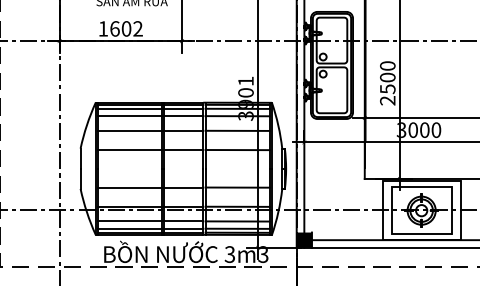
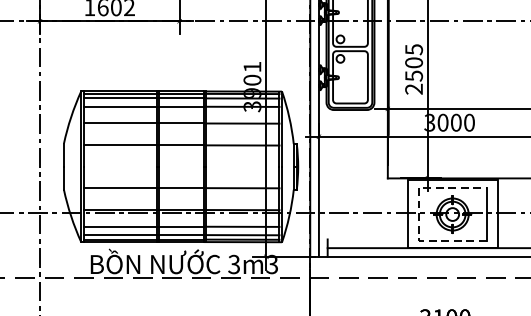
text: (387, 65) -> (413, 49), 2500 -> 2505
line: (392, 209) -> (419, 213), solid -> dashed
fill: (303, 239) -> (317, 247), removed

